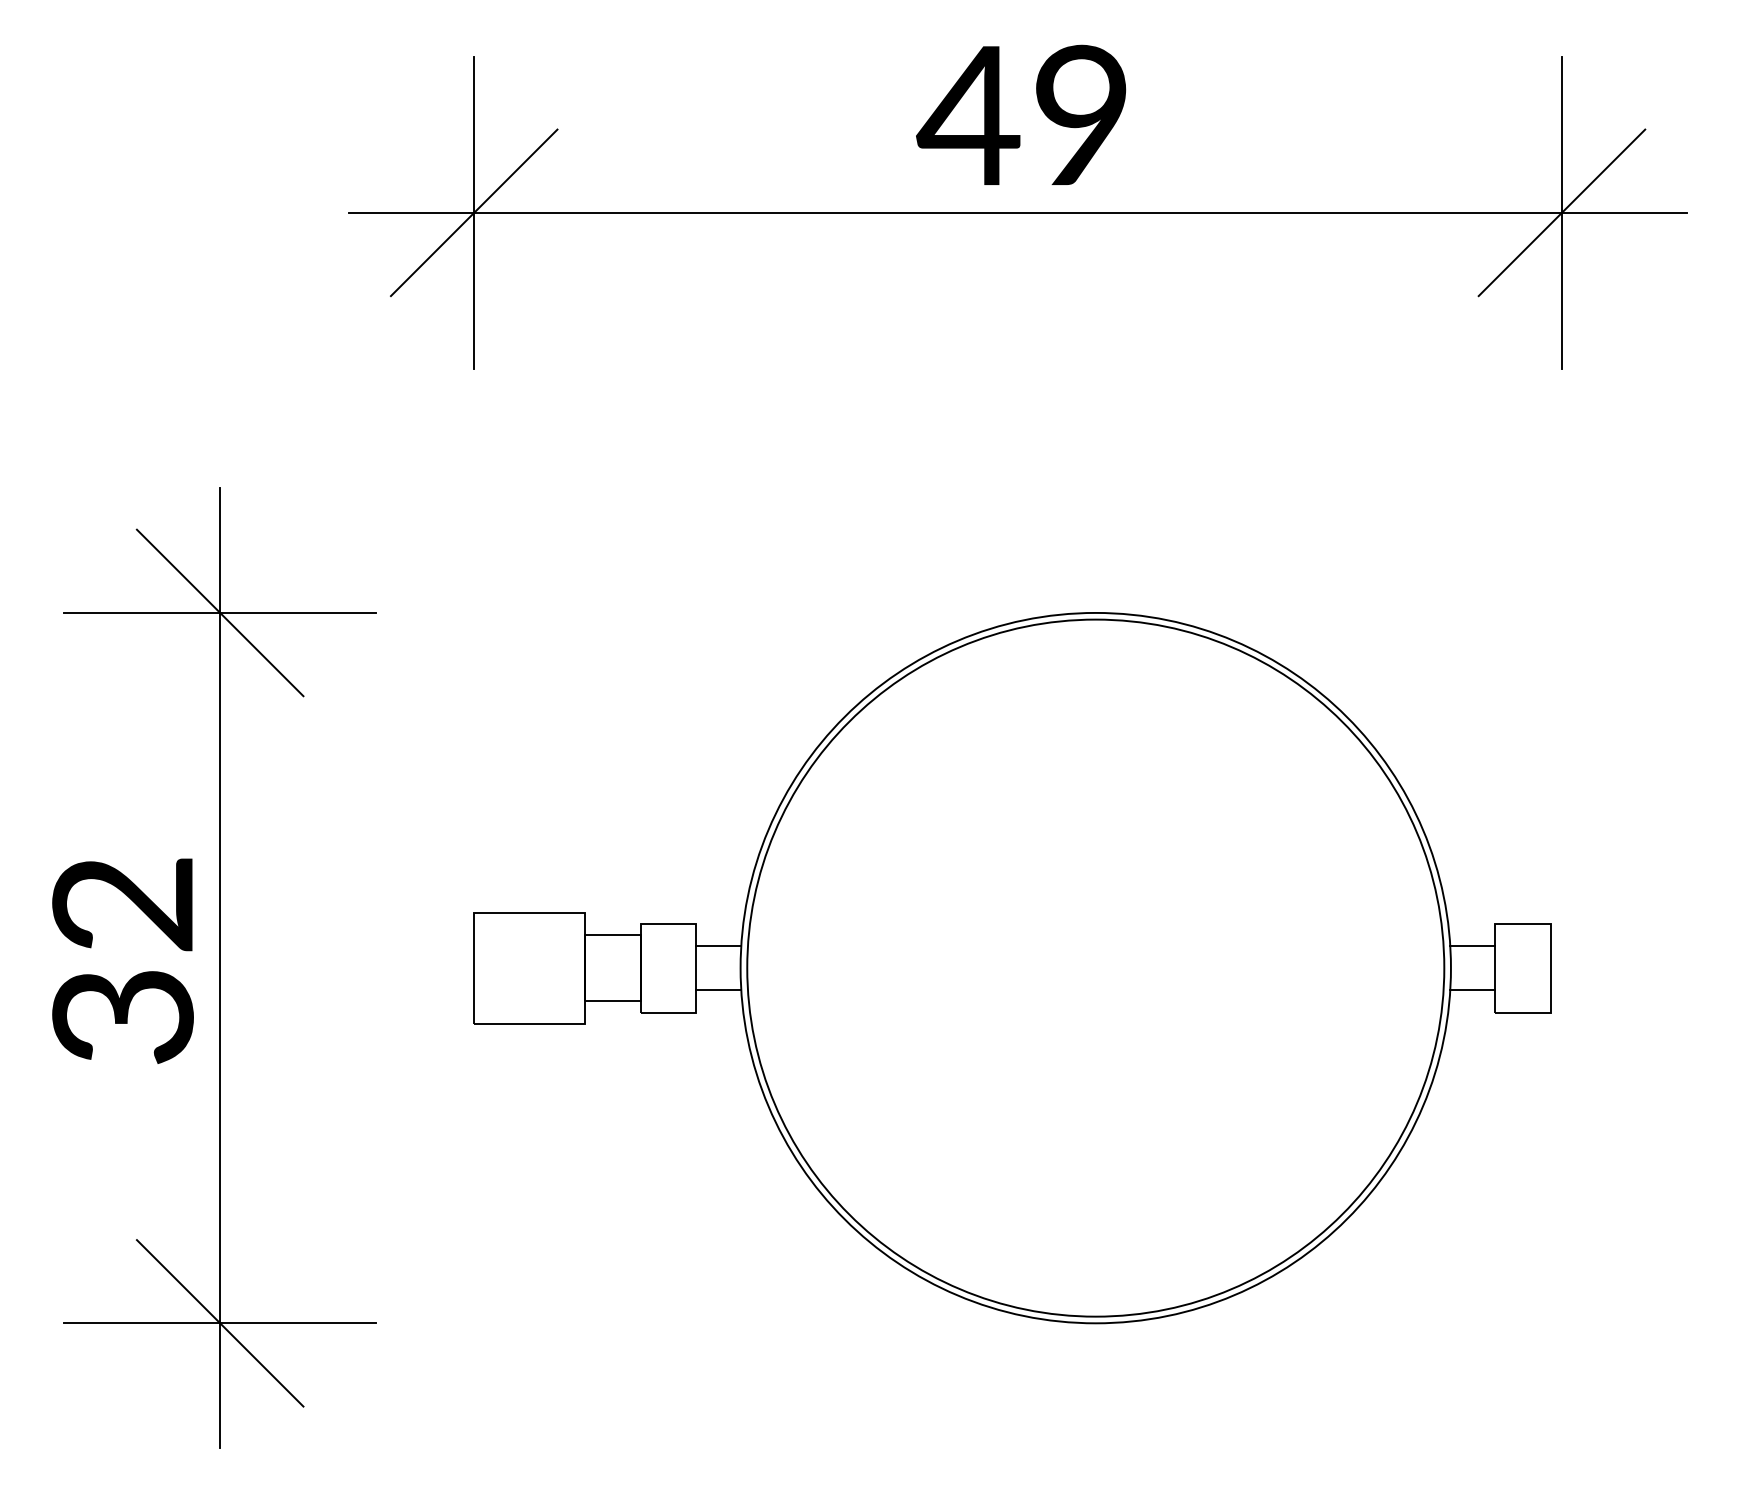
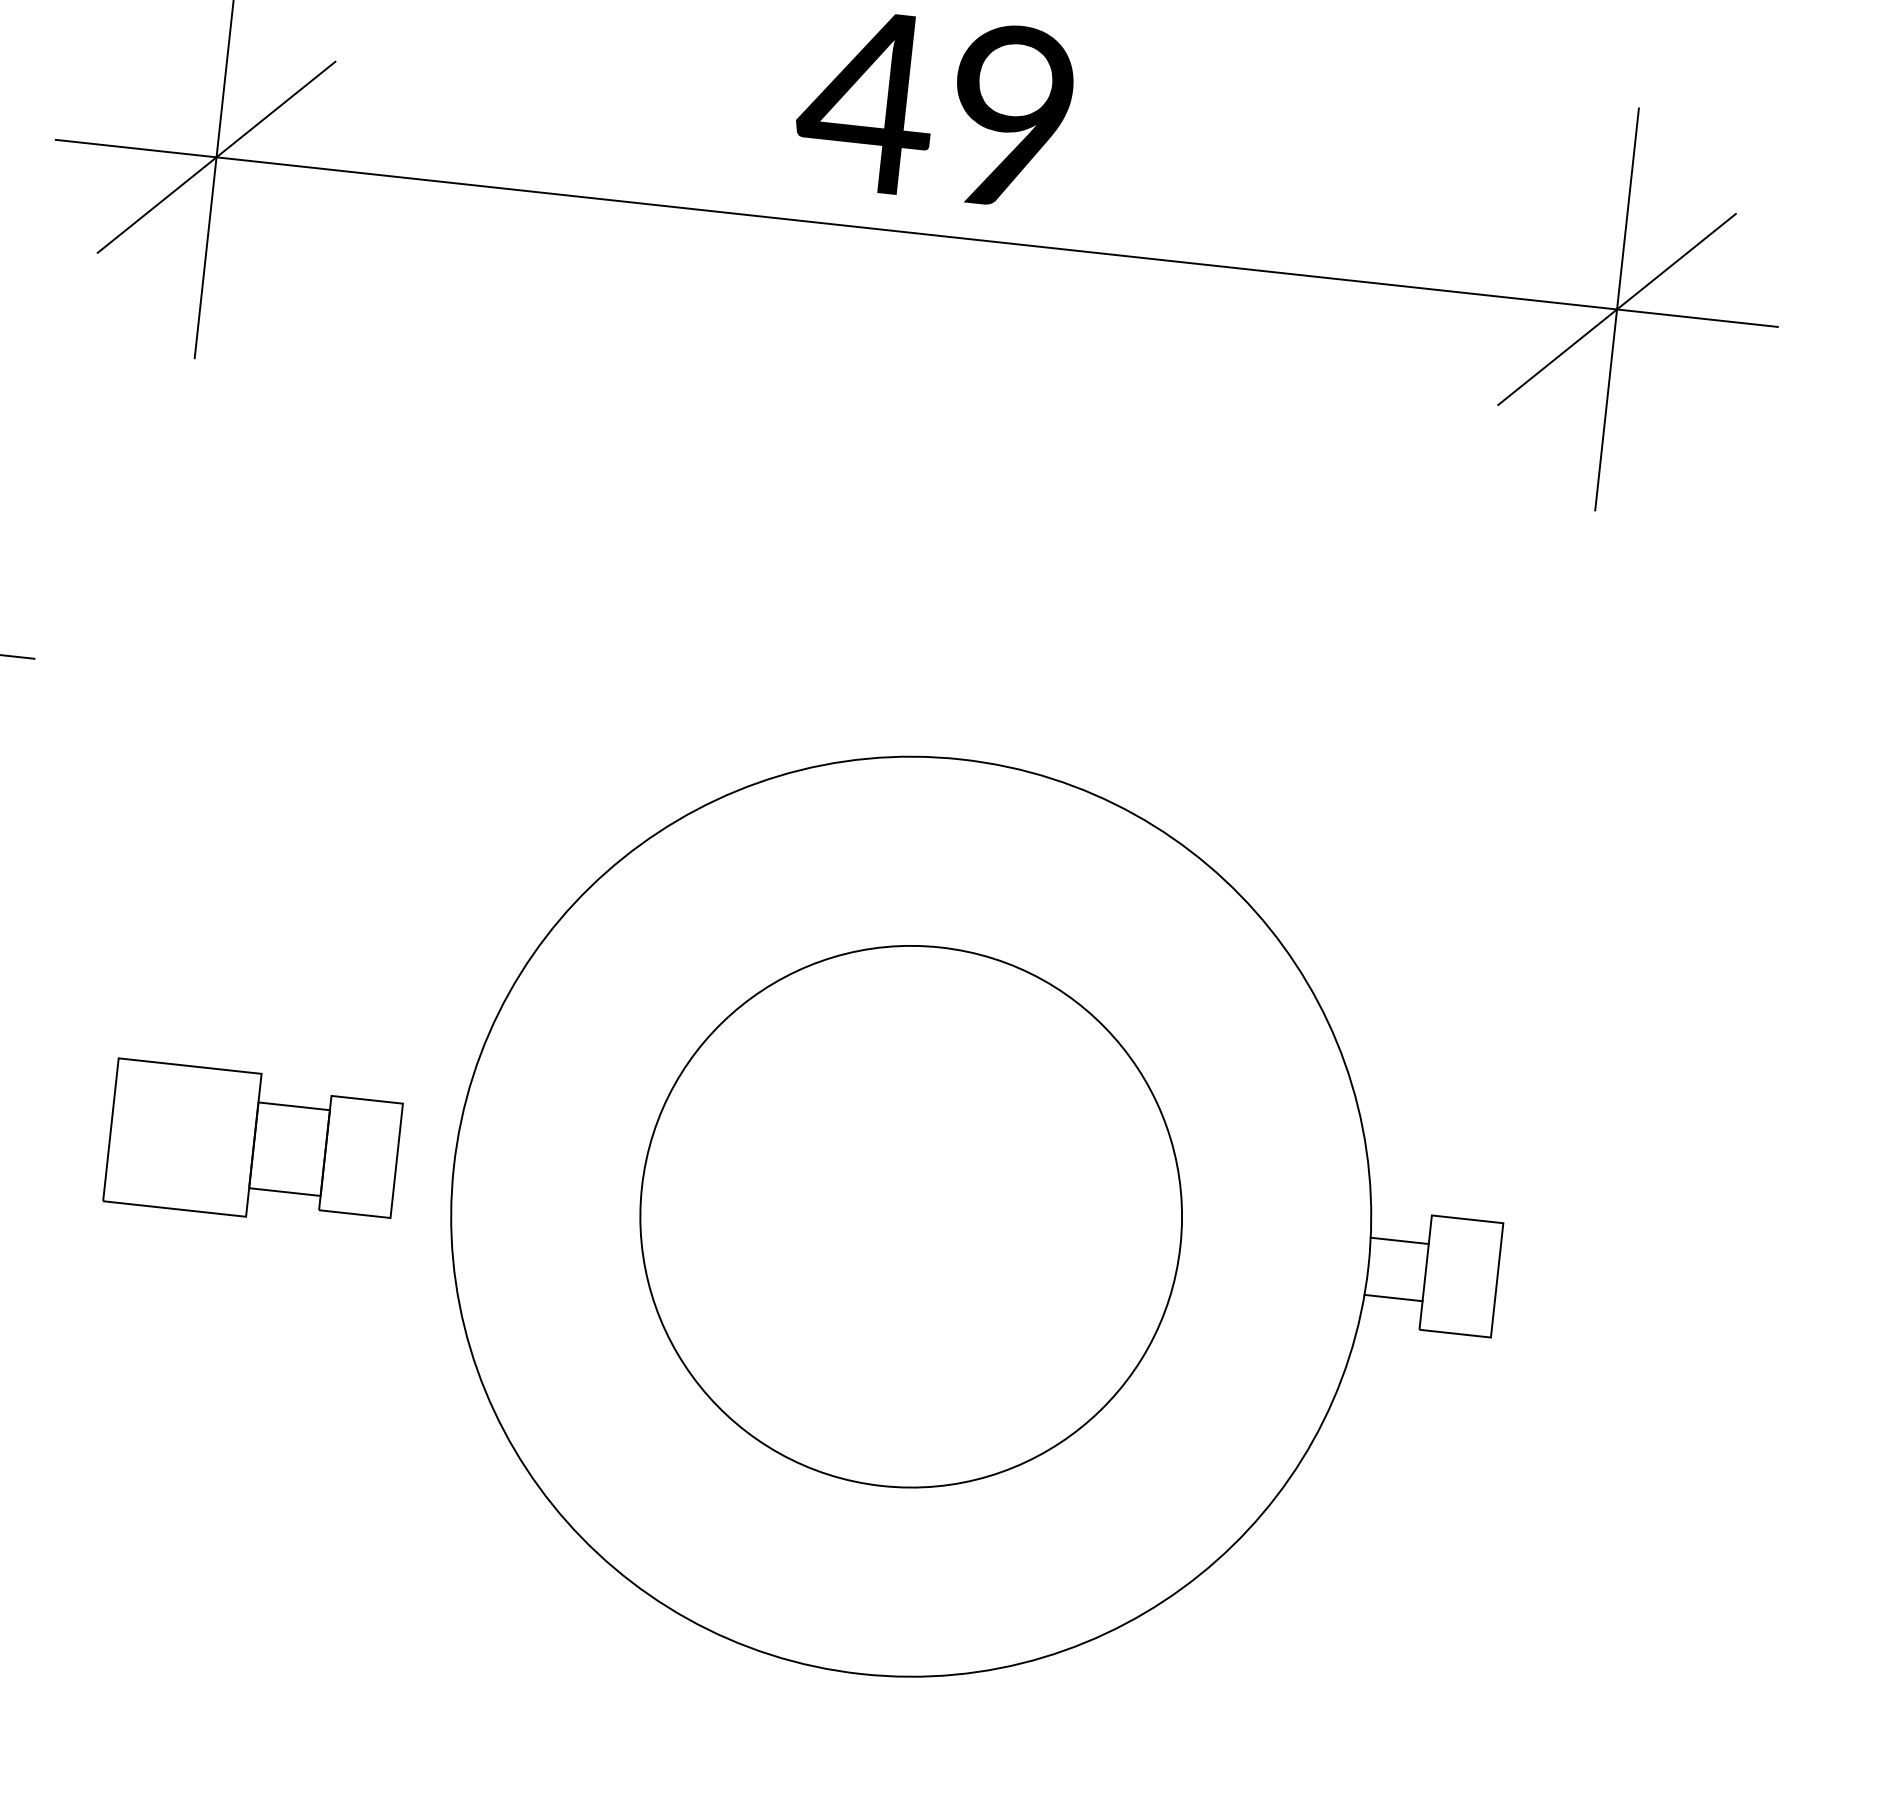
line: (718, 945) -> (428, 1134), removed
circle: (1095, 967) -> (910, 1215), size x0.6
line: (718, 990) -> (422, 1192), removed

